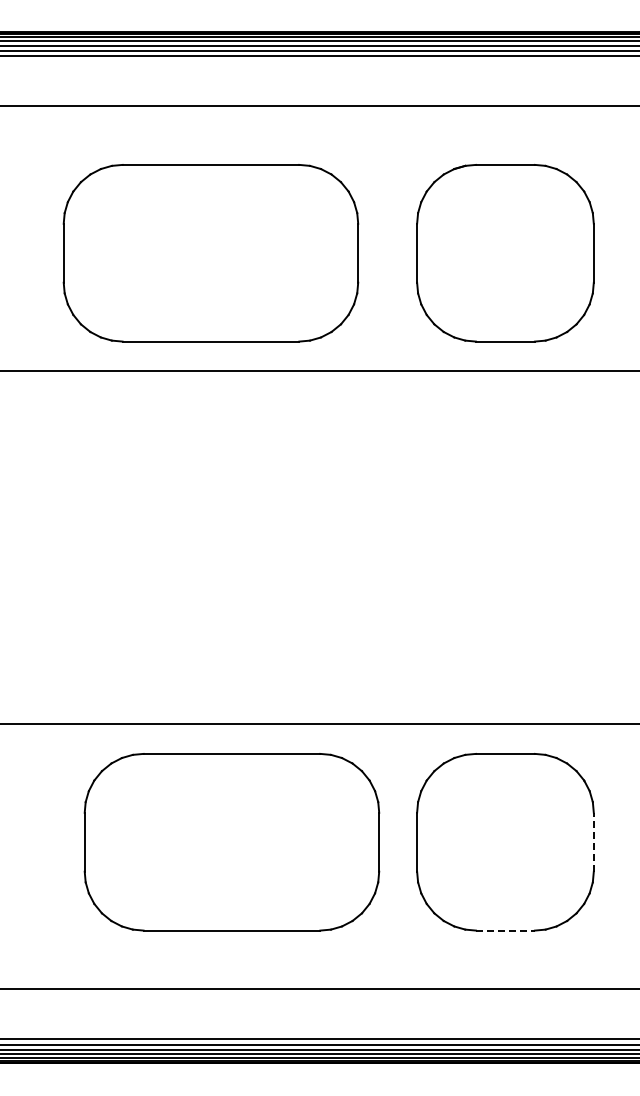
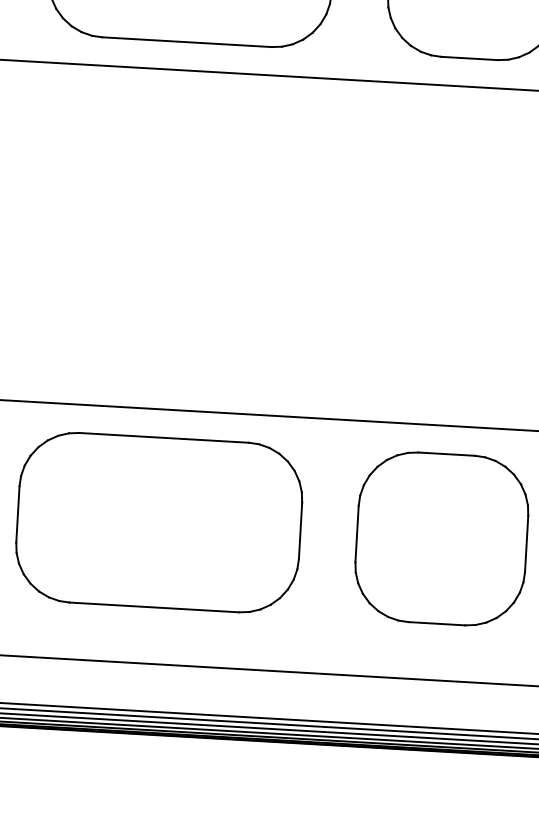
line: (593, 841) -> (526, 543), dashed -> solid
part: (231, 842) -> (158, 522), moved
line: (505, 930) -> (437, 623), dashed -> solid

